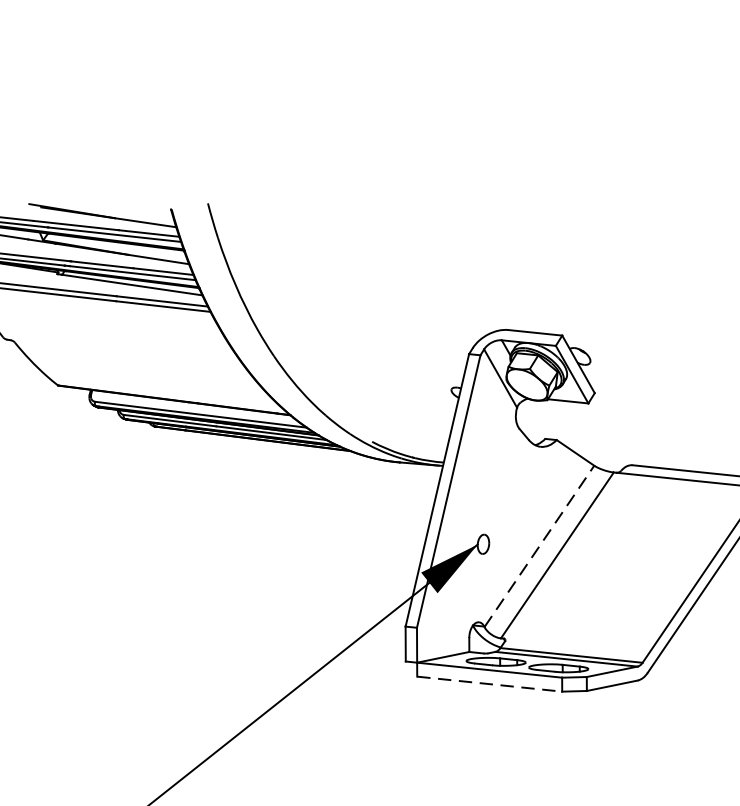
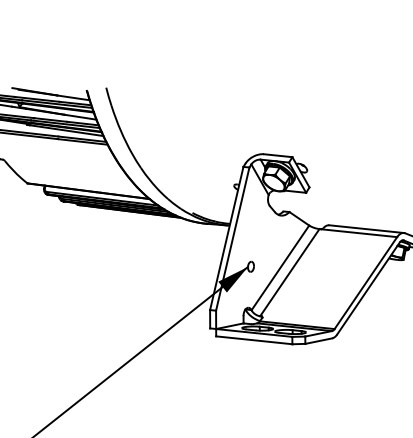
line: (539, 545) -> (280, 267), dashed -> solid
line: (490, 684) -> (254, 340), dashed -> solid

